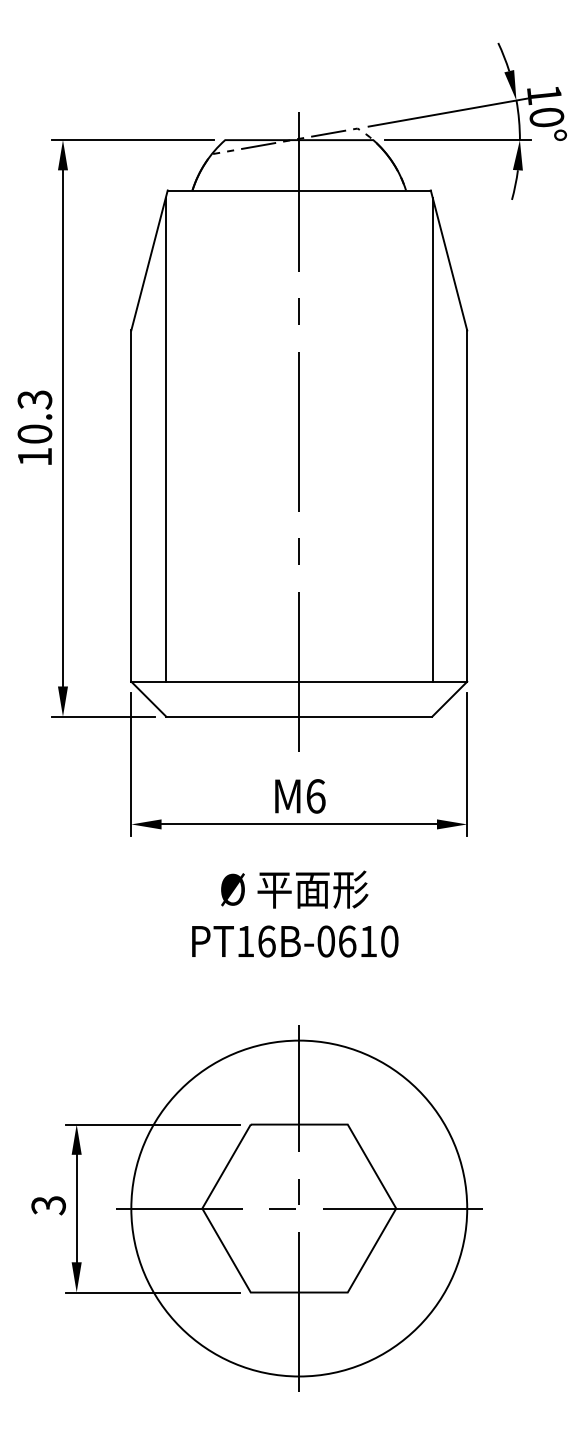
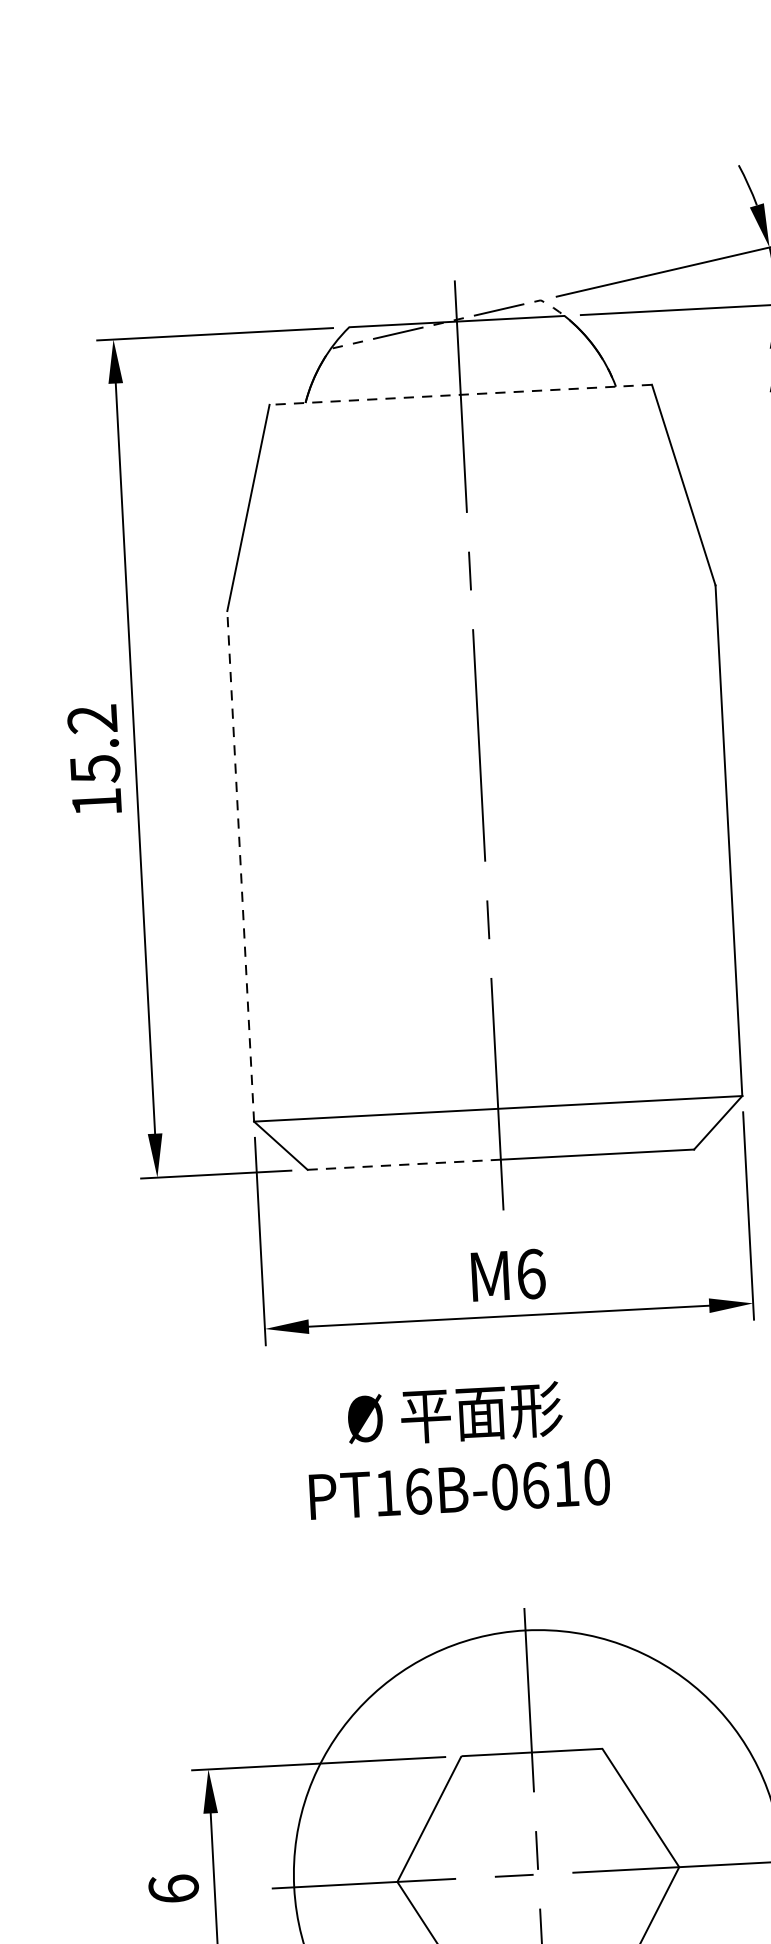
line: (299, 190) -> (461, 394), solid -> dashed
text: (34, 417) -> (93, 744), 10.3 -> 15.2
line: (165, 439) -> (285, 766), removed
line: (432, 439) -> (673, 746), removed
line: (131, 506) -> (240, 866), solid -> dashed
line: (233, 716) -> (405, 1164), solid -> dashed
text: (295, 913) -> (458, 1448), moved
text: (48, 1205) -> (173, 1889), 3 -> 6

